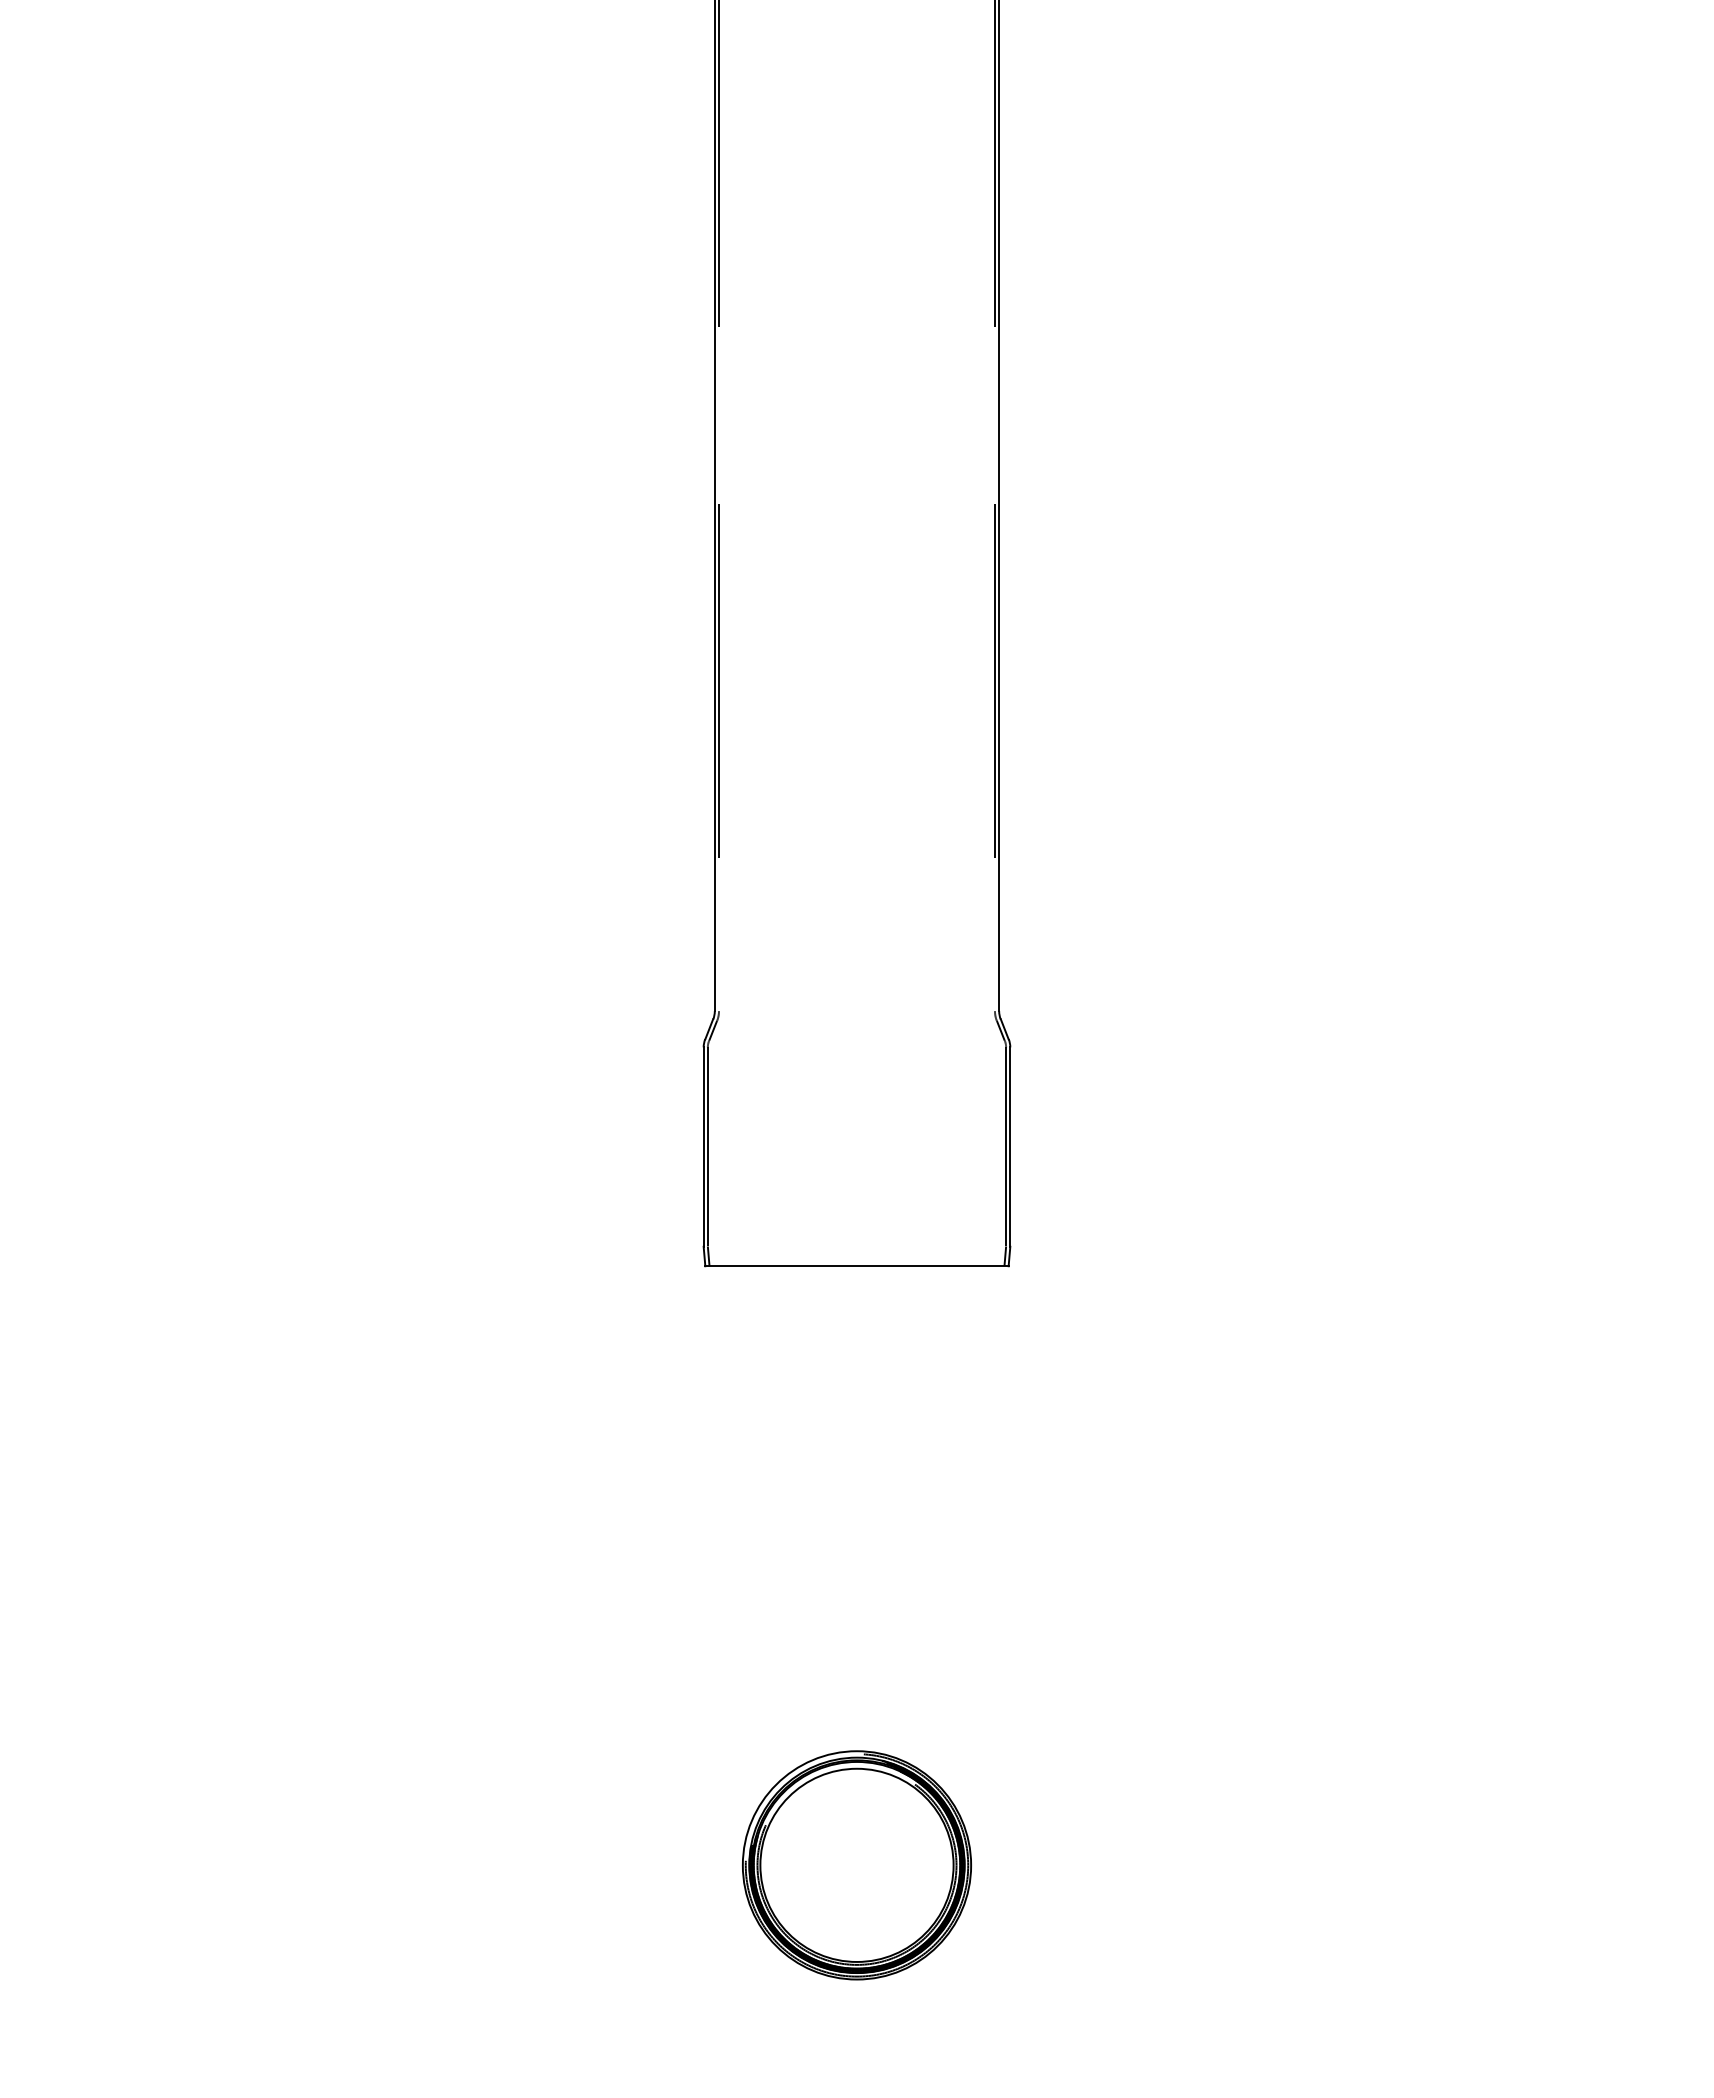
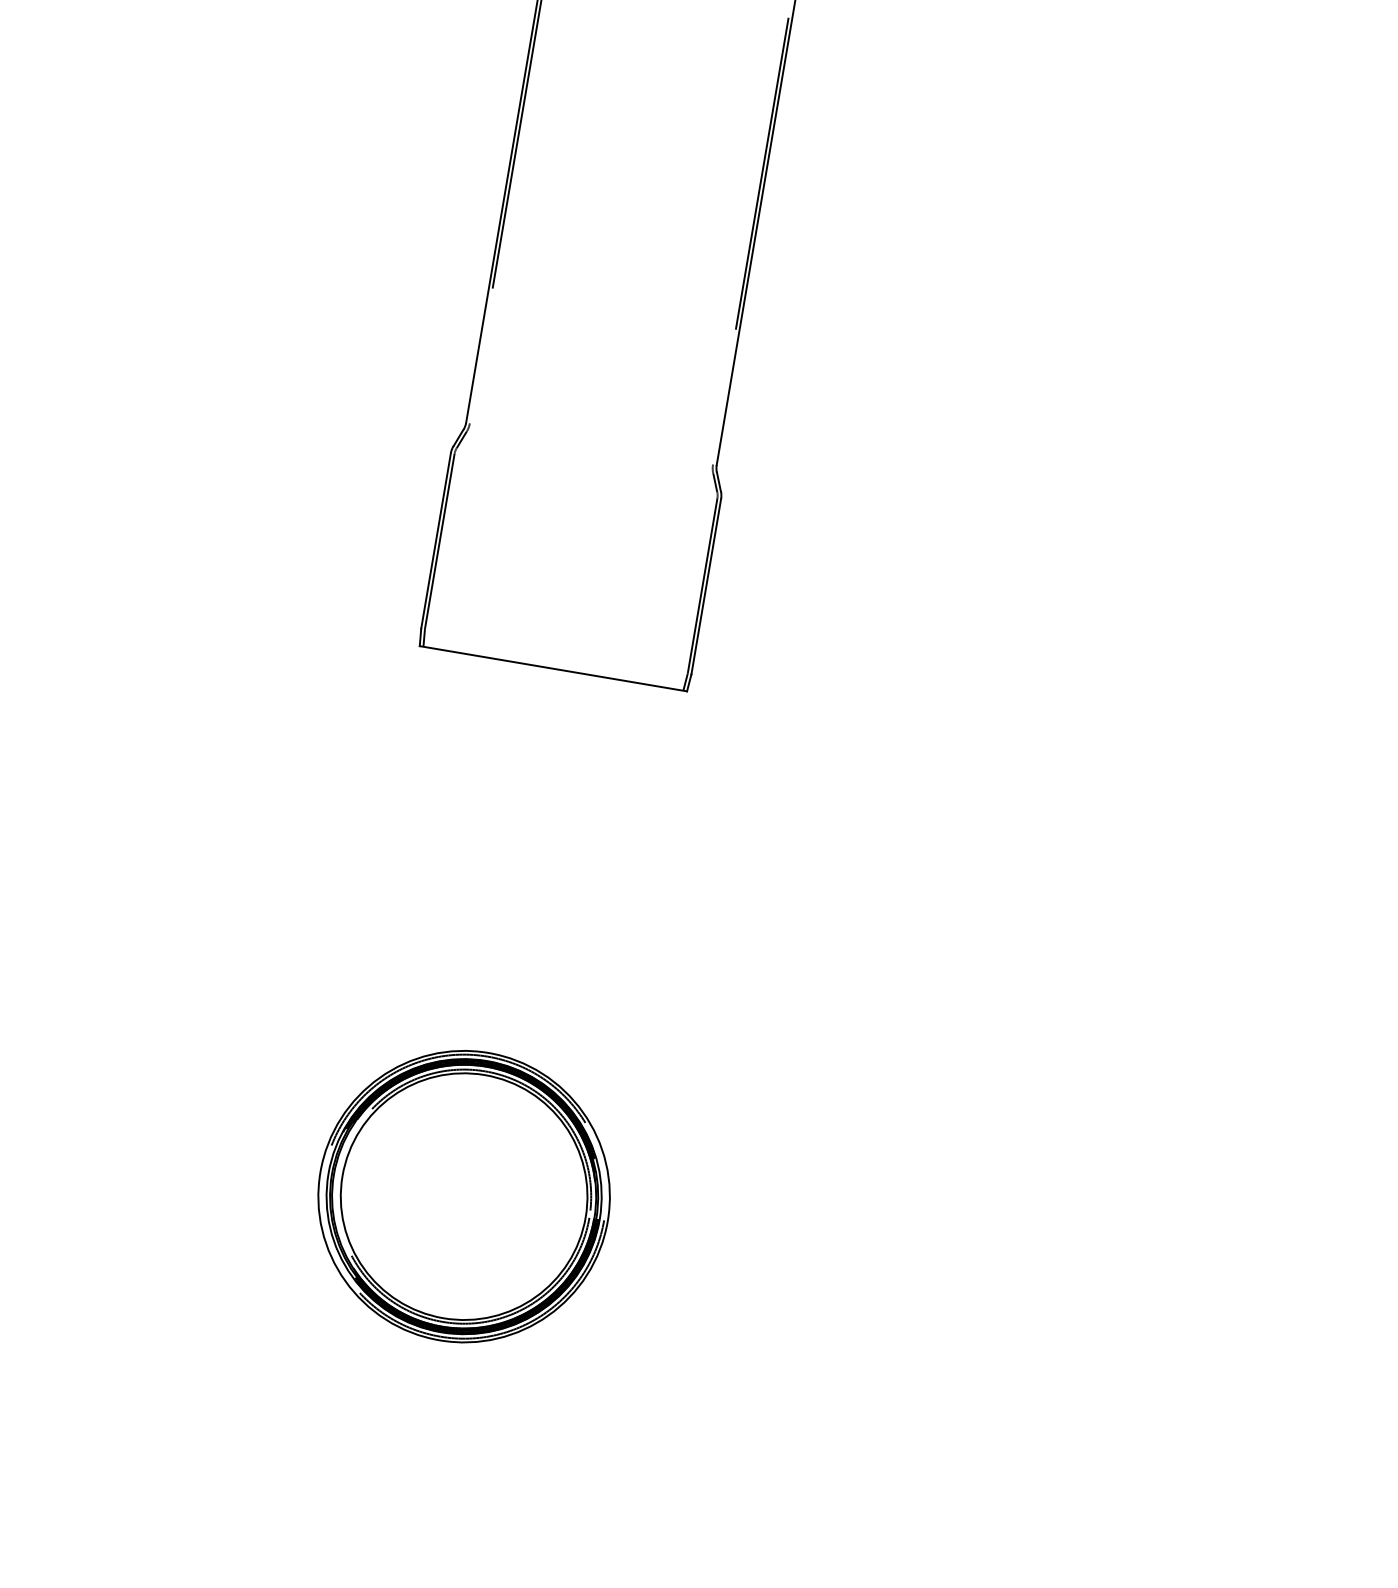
part: (856, 1865) -> (463, 1196), size x1.43

